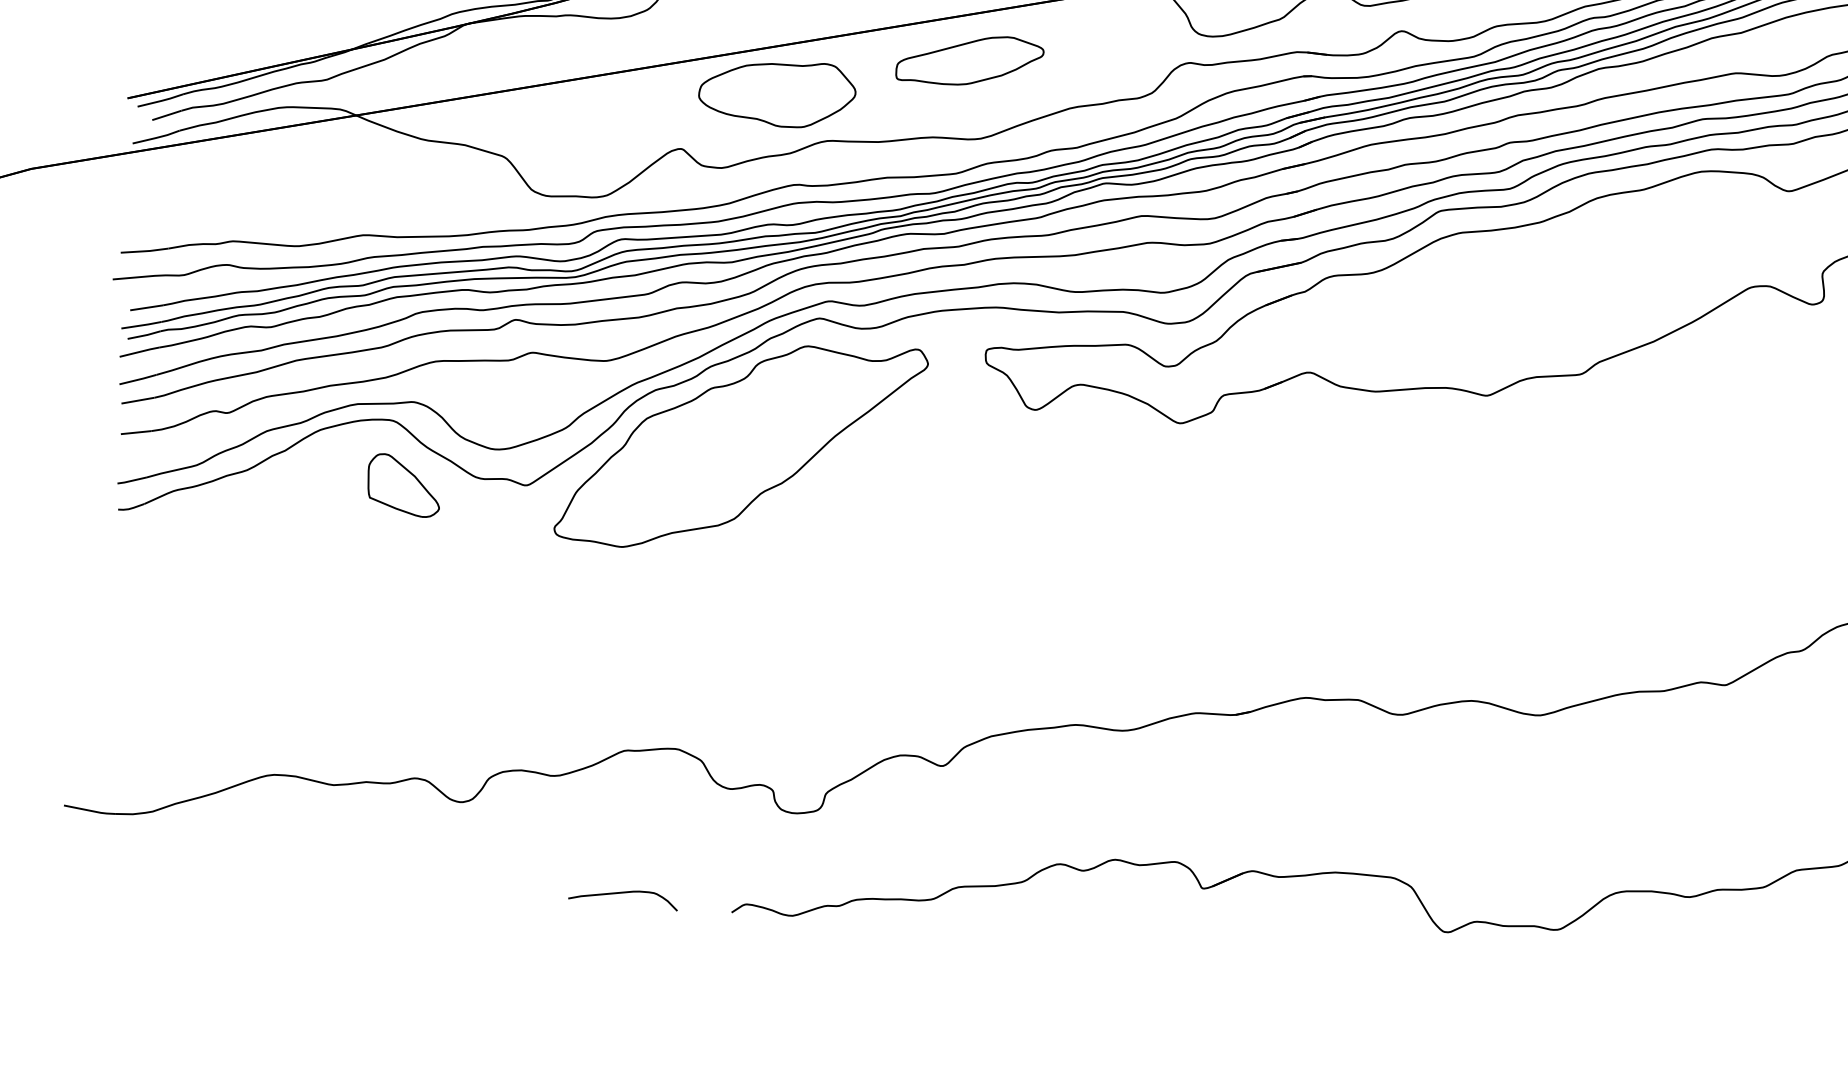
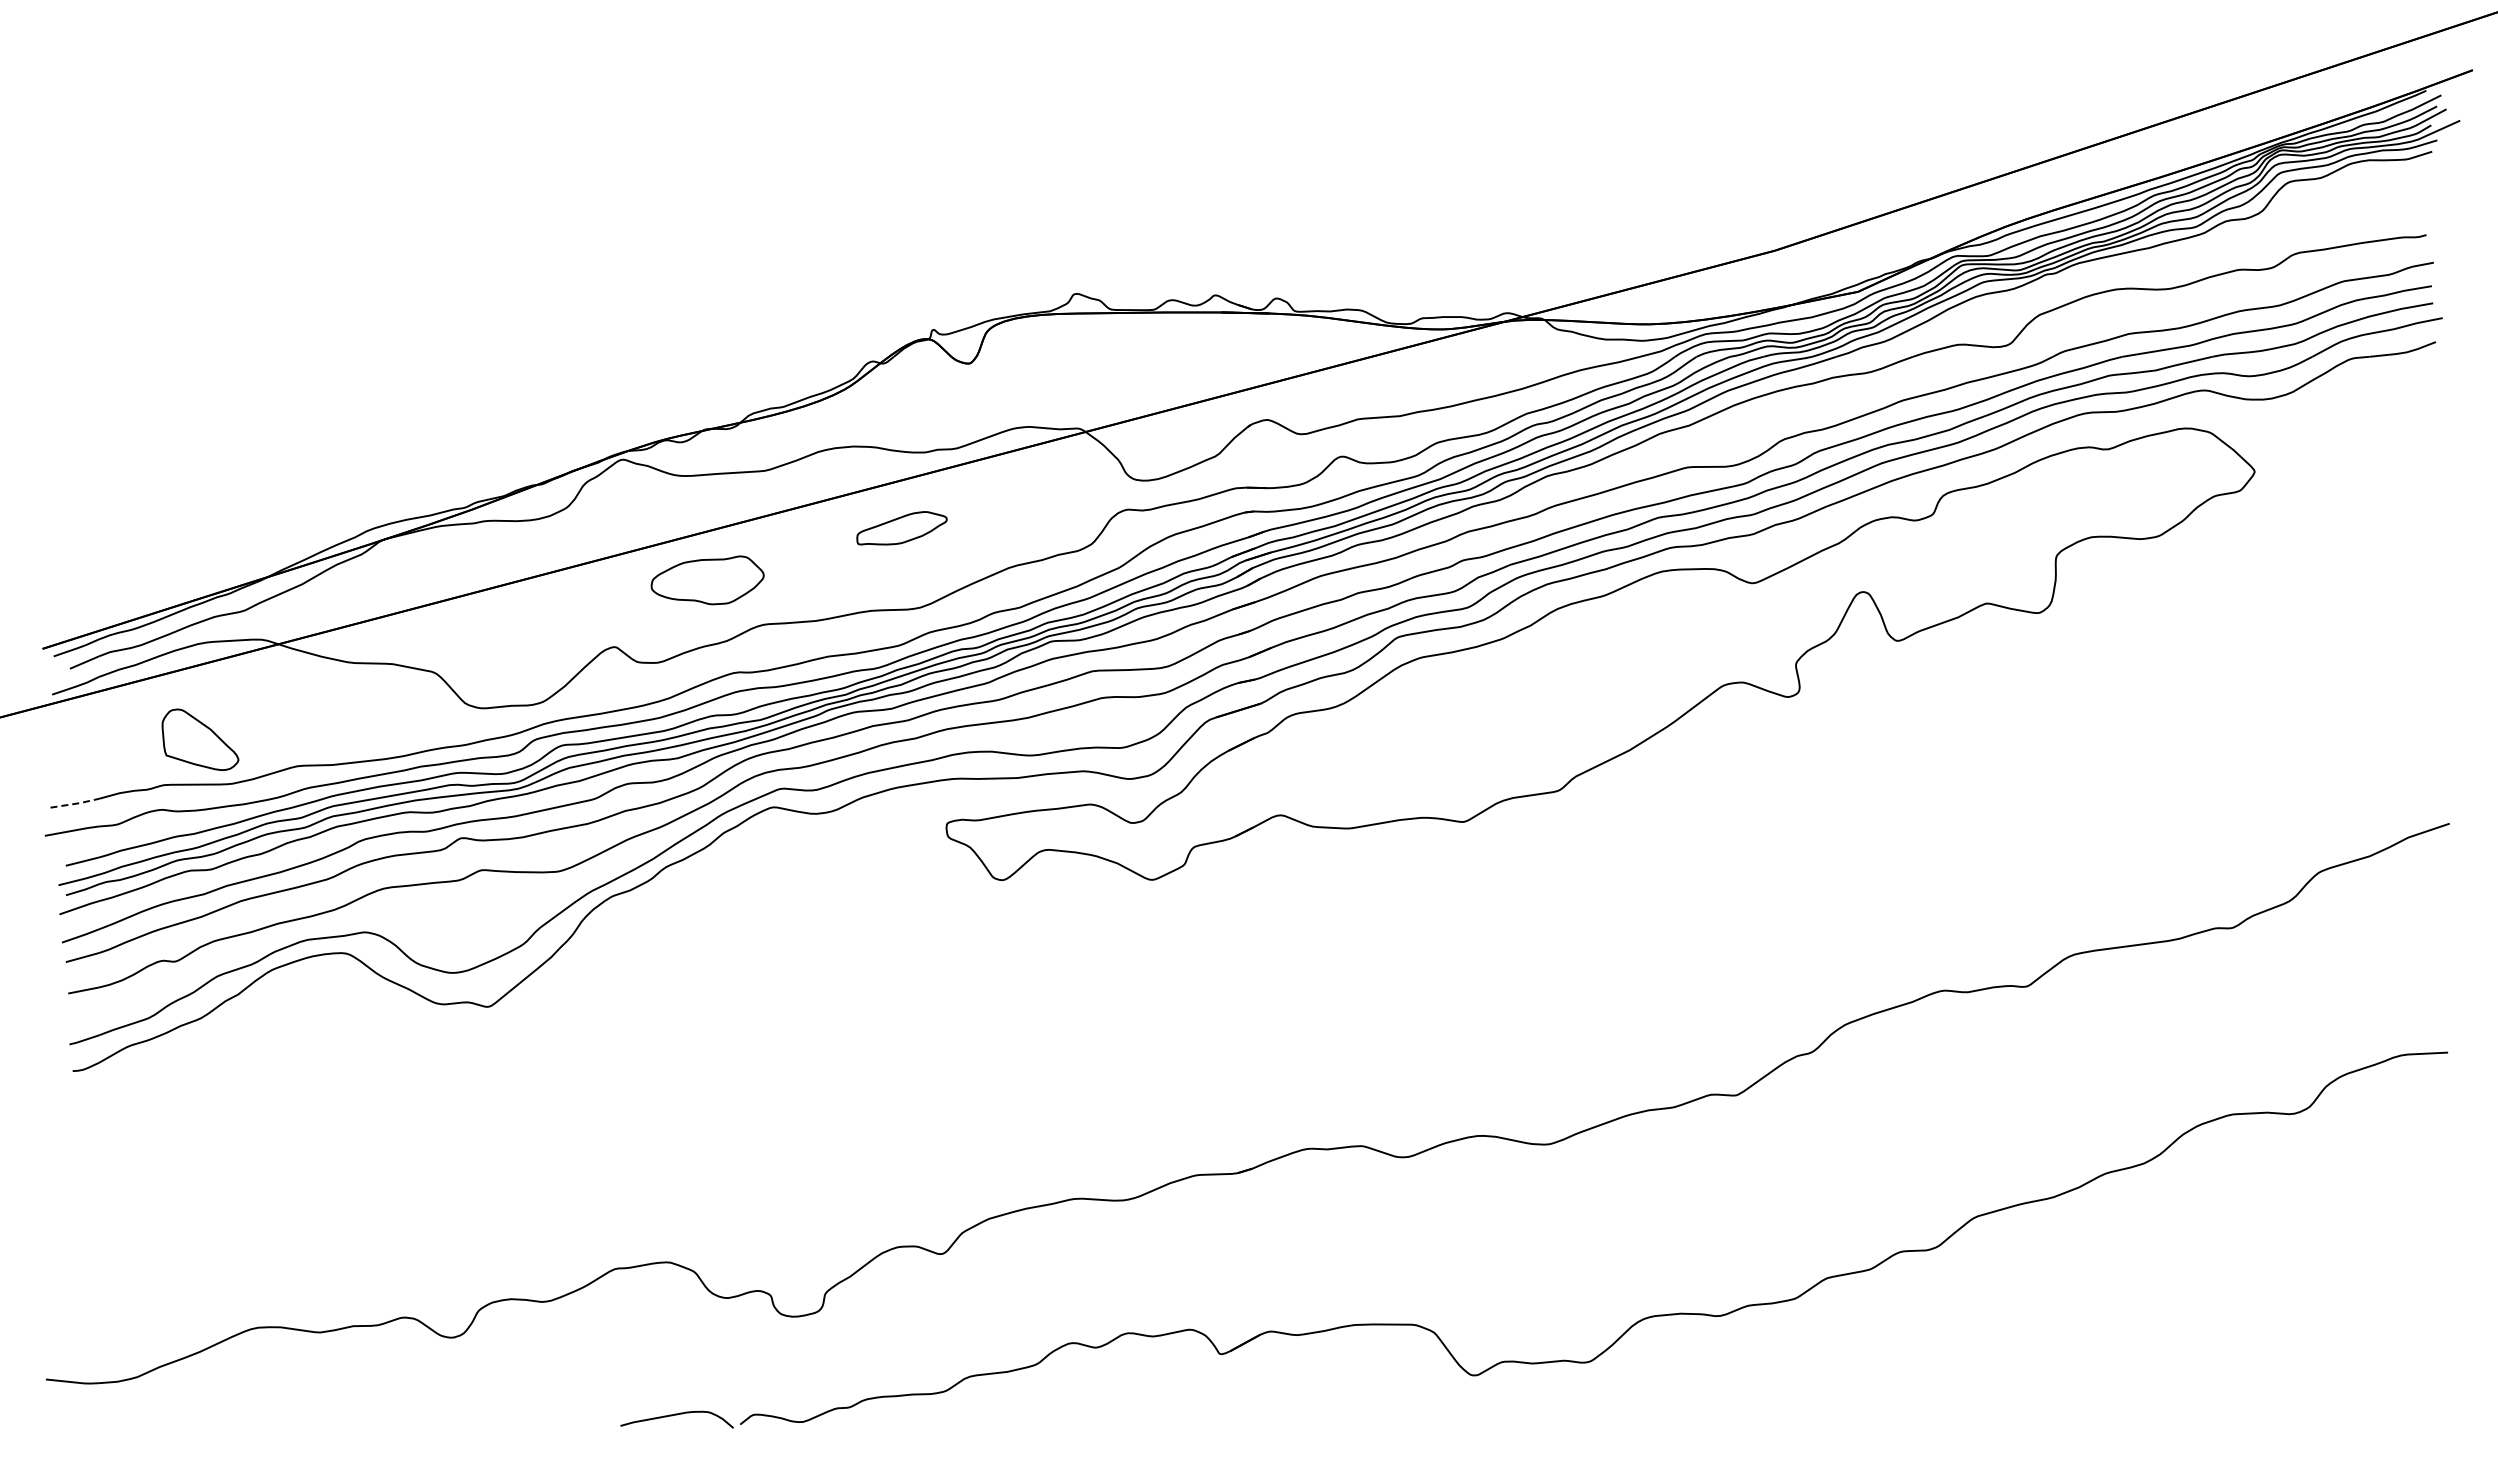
part: (969, 60) -> (901, 528), size x0.6
part: (777, 93) -> (707, 580), size x0.7
line: (145, 250) -> (75, 803), solid -> dashed
part: (740, 444) -> (704, 944), removed
part: (404, 485) -> (200, 739), moved
curve: (623, 893) -> (676, 1415), moved

